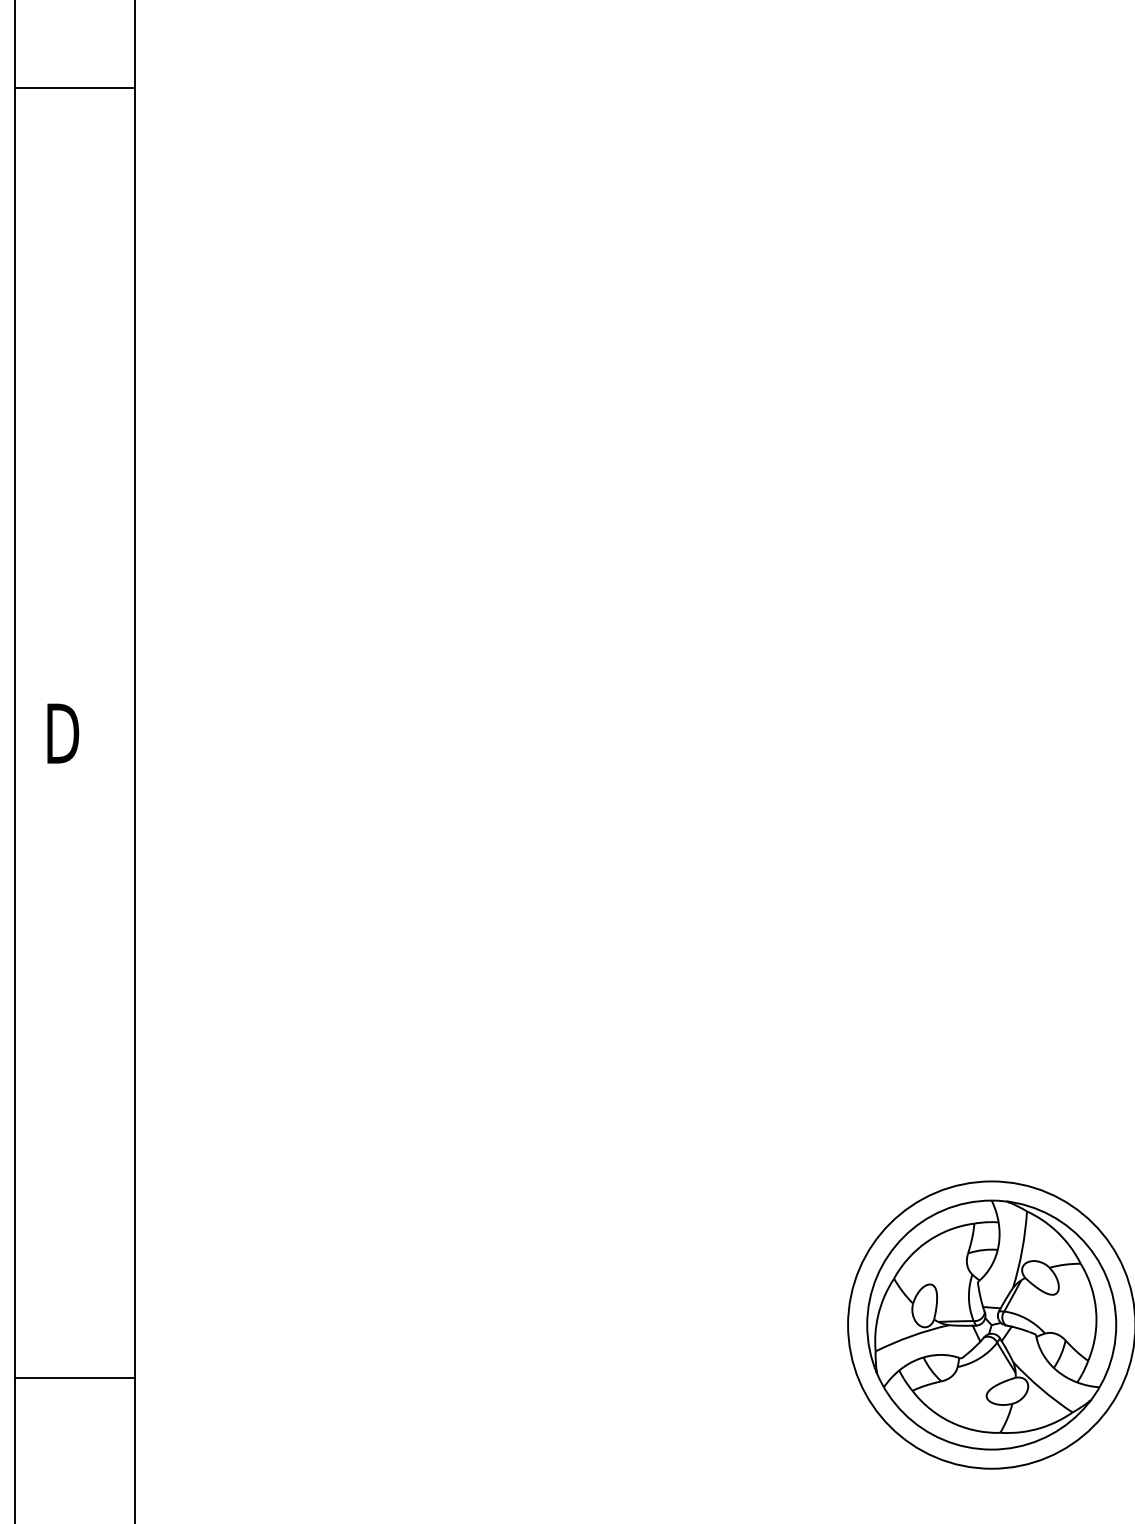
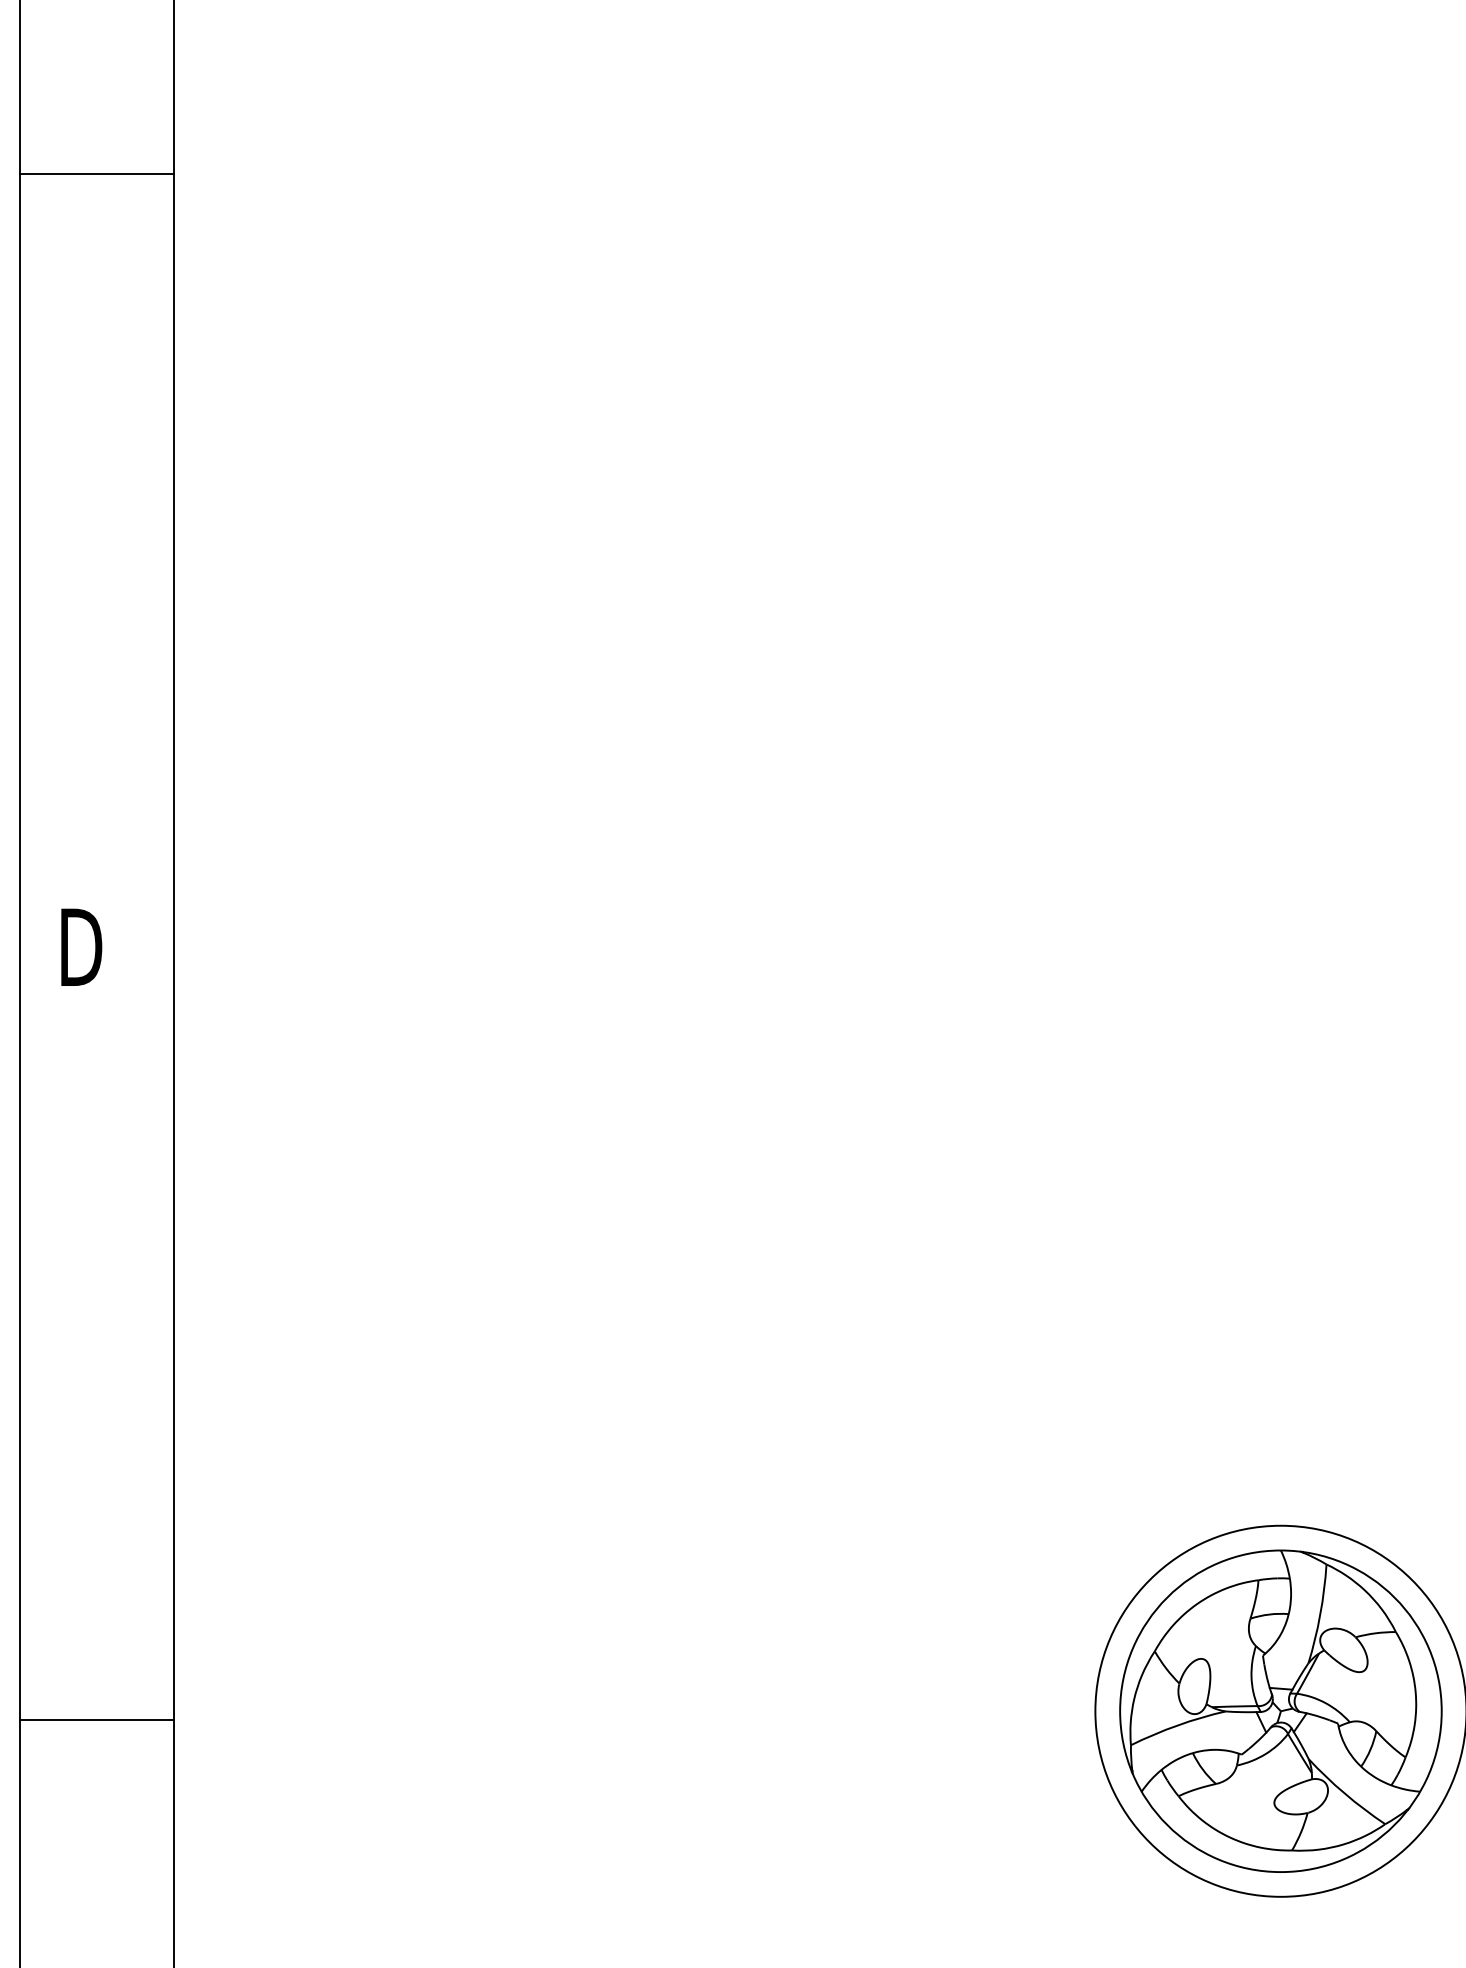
line: (75, 88) -> (97, 174), moved
line: (75, 1378) -> (97, 1720), moved

